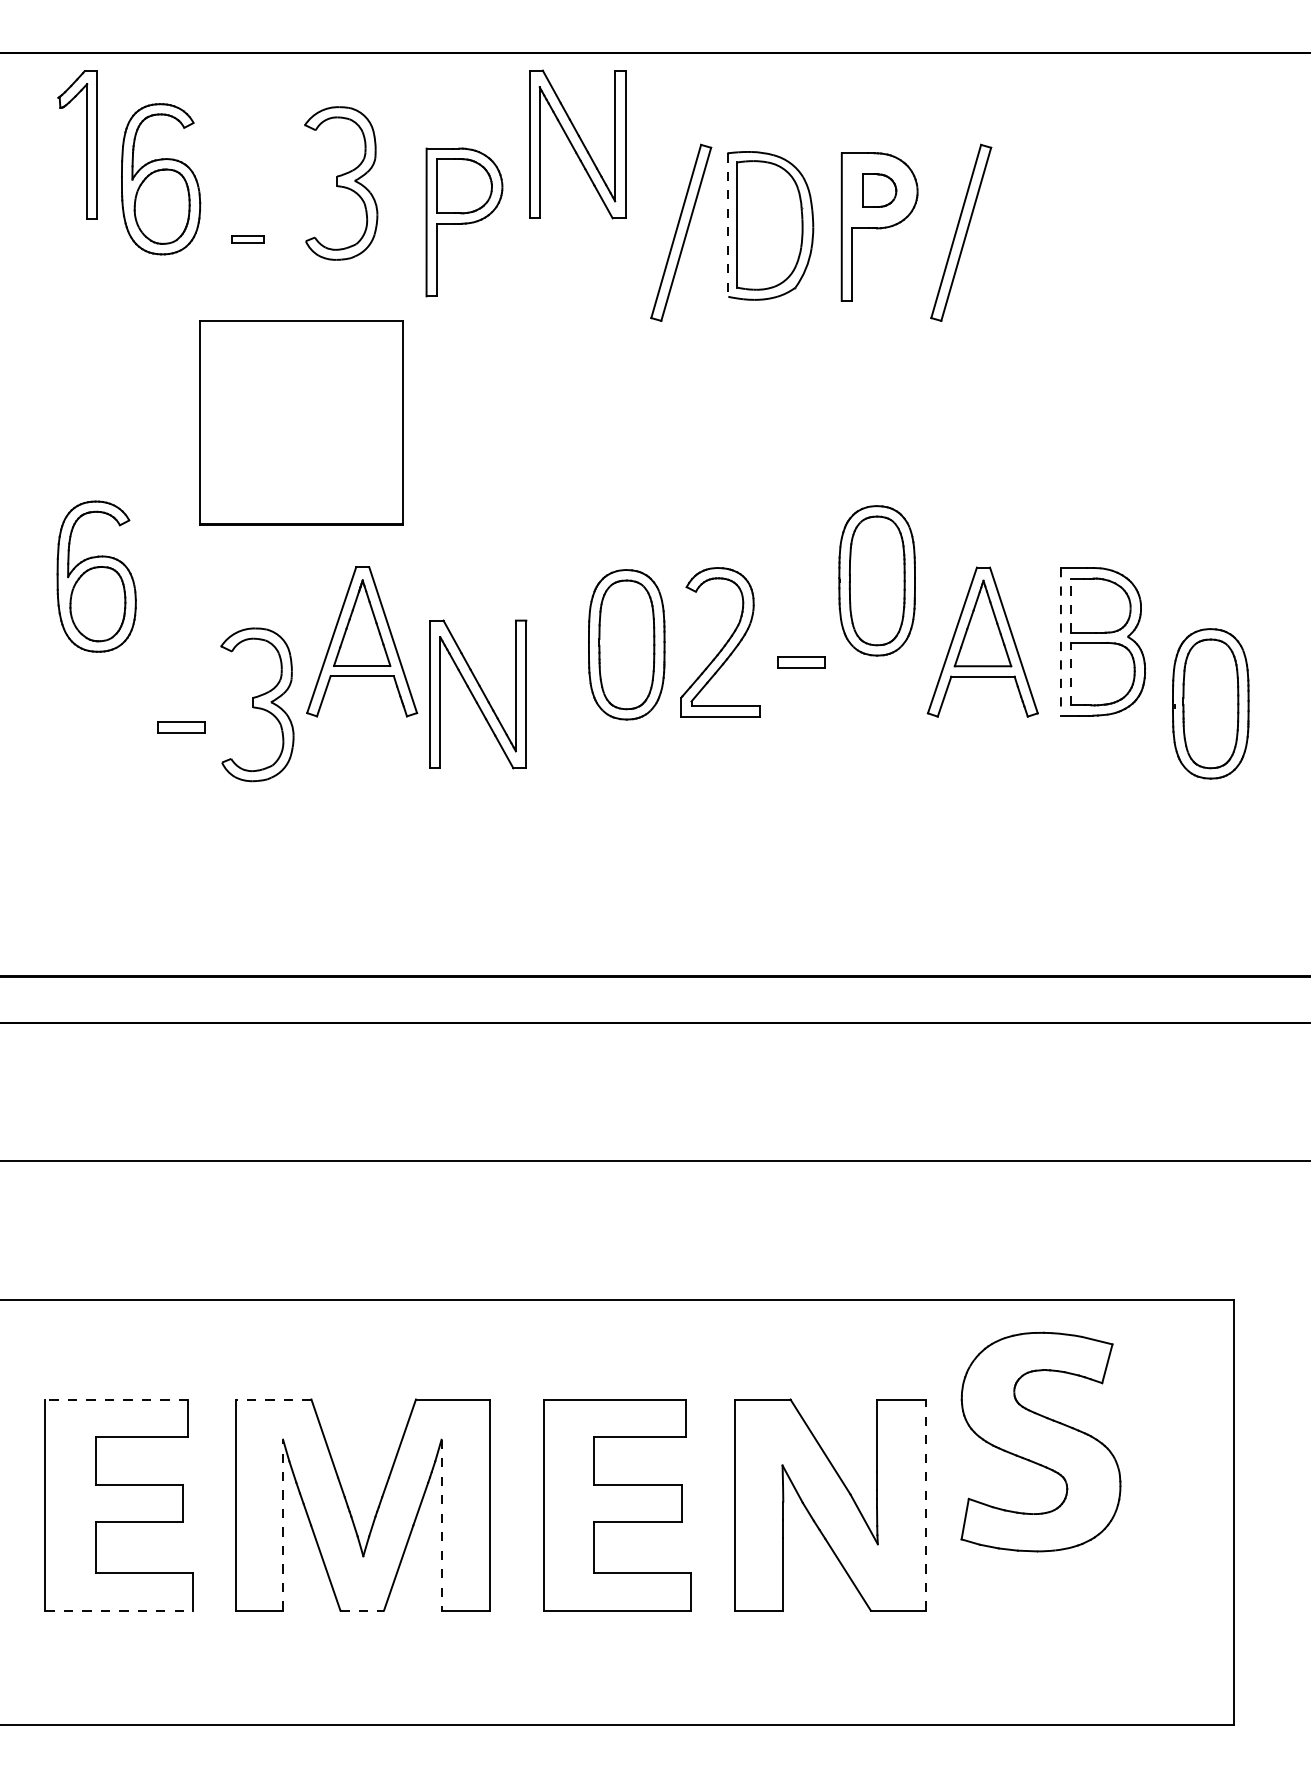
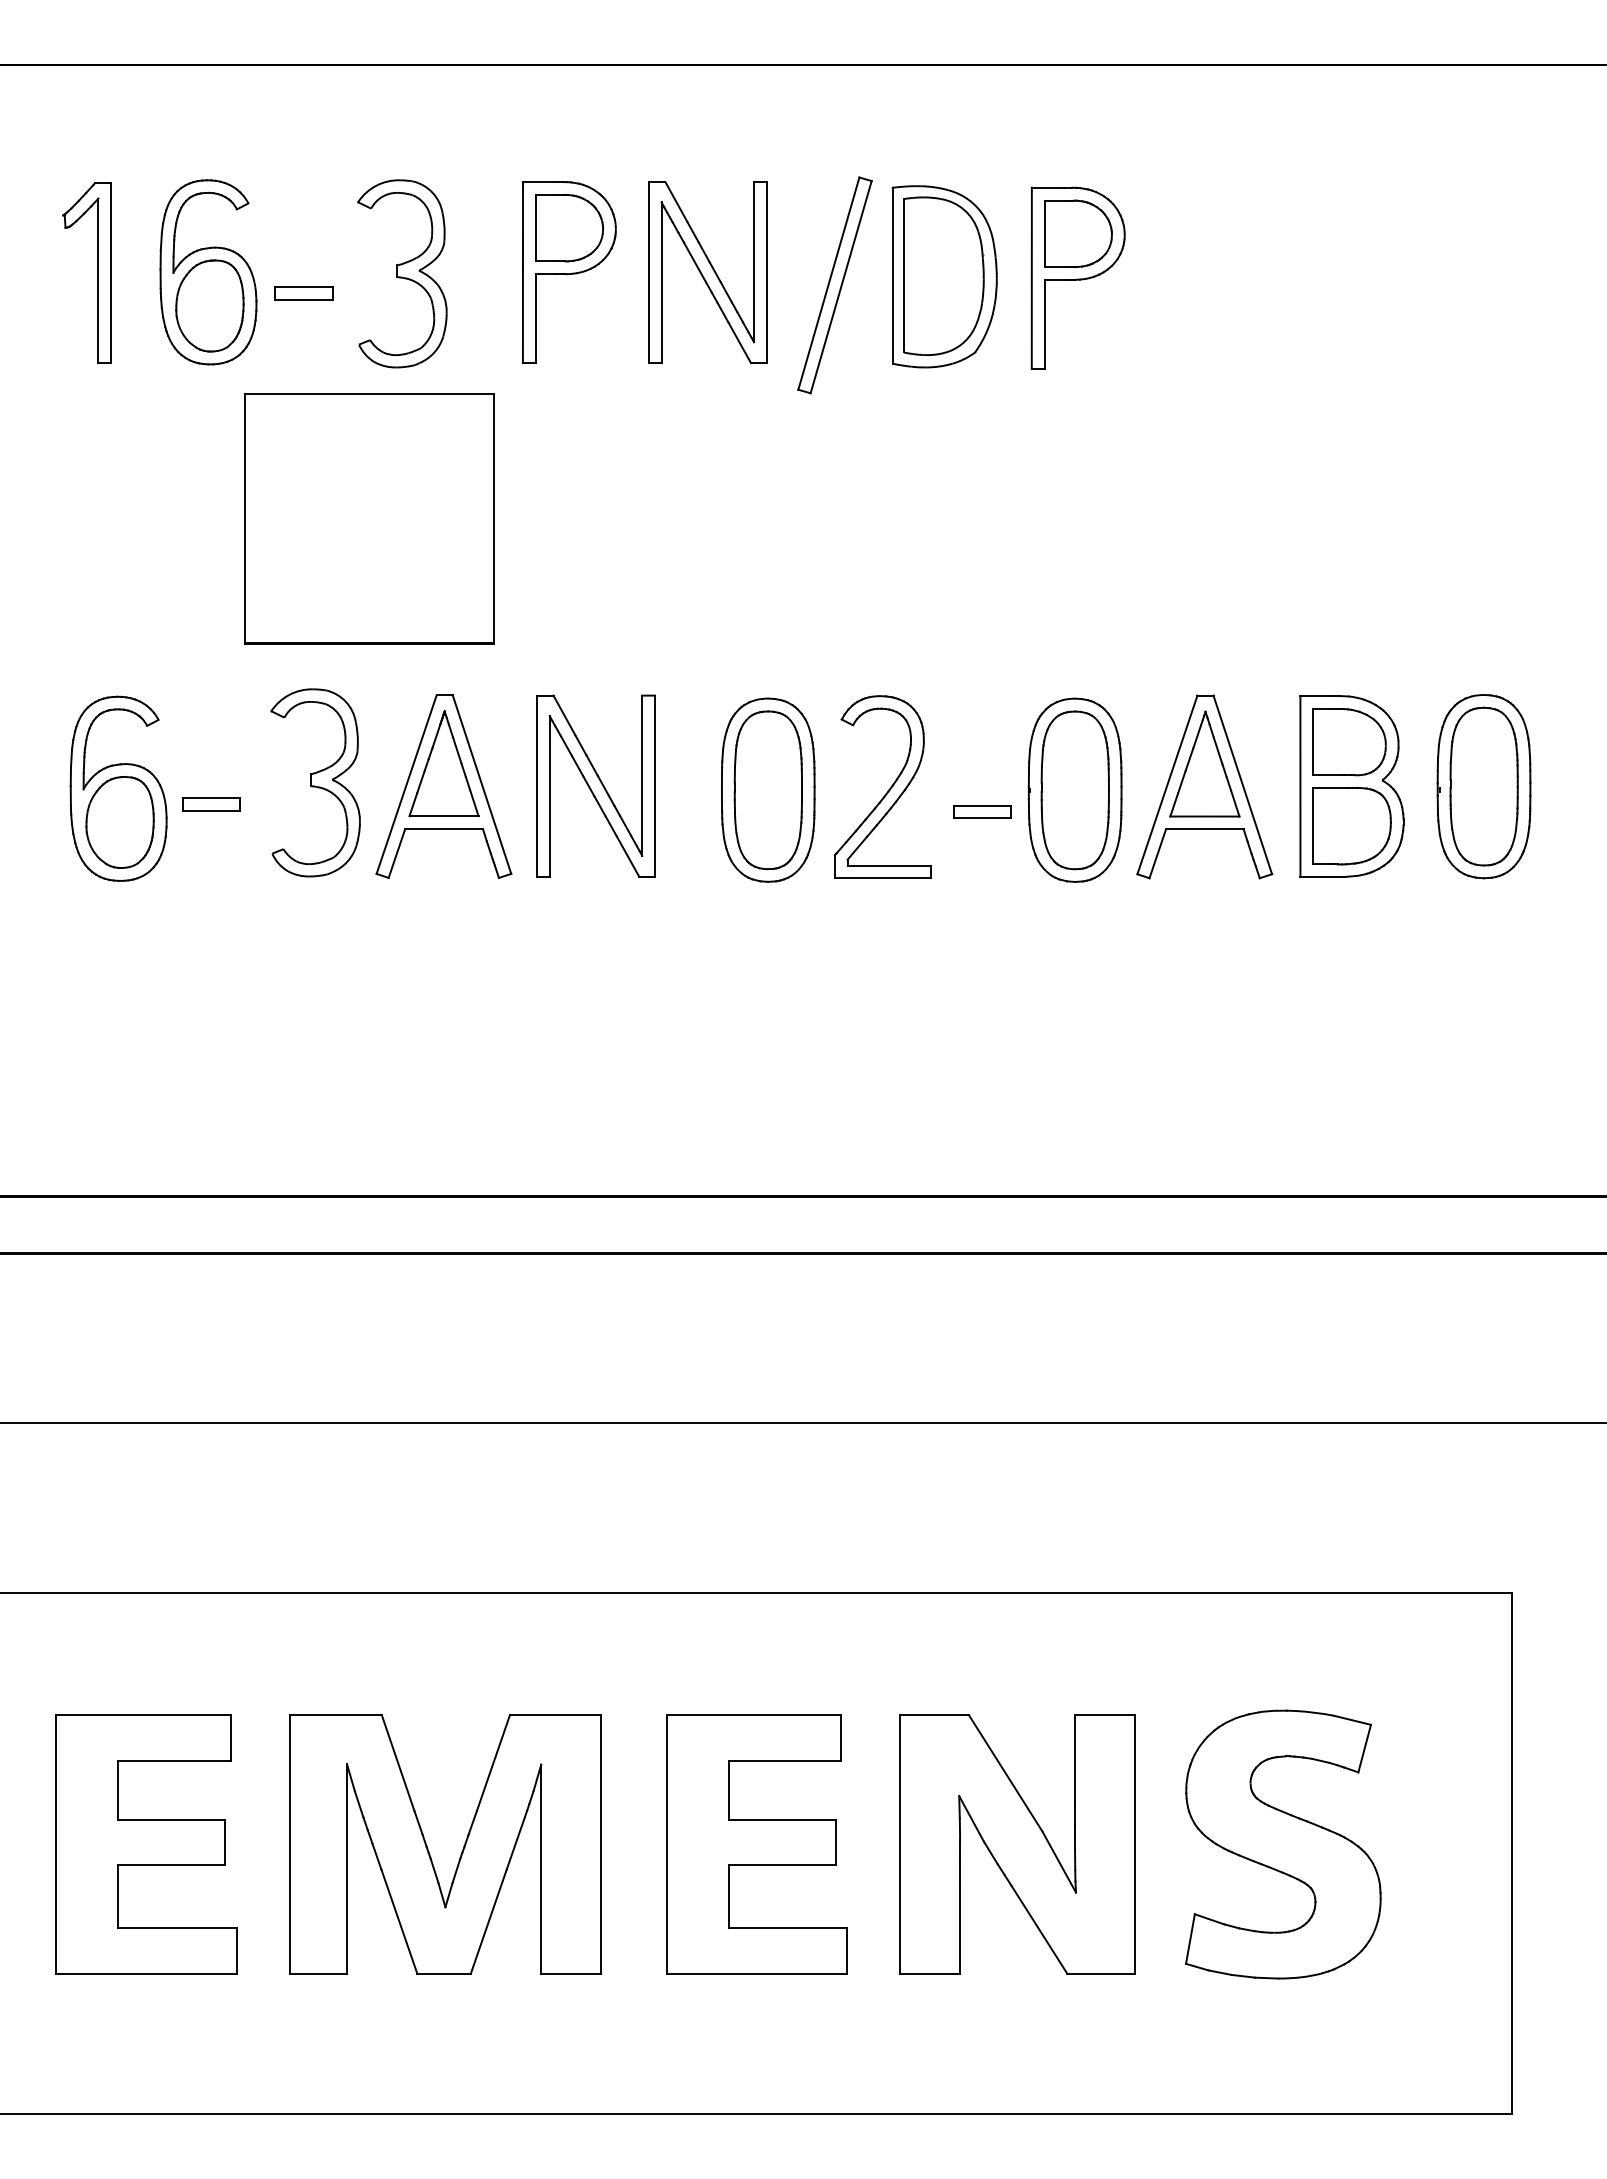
part: (86, 144) -> (97, 272), moved
part: (577, 144) -> (707, 272), moved
part: (161, 179) -> (209, 272), moved
part: (341, 183) -> (402, 273), moved
part: (879, 190) -> (1078, 233), size x1.67
line: (728, 225) -> (892, 276), dashed -> solid
part: (961, 232) -> (1178, 284), removed
part: (247, 239) -> (303, 293), size x1.43
part: (96, 576) -> (118, 788), moved
part: (876, 580) -> (1074, 789), moved
line: (1071, 605) -> (1313, 742), dashed -> solid
line: (1060, 641) -> (1299, 786), dashed -> solid
line: (1071, 673) -> (1313, 825), dashed -> solid
part: (478, 694) -> (596, 786), moved
part: (1210, 703) -> (1483, 786), moved
part: (257, 704) -> (315, 782), moved
part: (181, 727) -> (211, 804), moved
line: (116, 1399) -> (142, 1715), dashed -> solid
line: (273, 1399) -> (335, 1715), dashed -> solid
part: (1040, 1441) -> (1282, 1843), moved
line: (925, 1505) -> (1134, 1845), dashed -> solid
line: (283, 1524) -> (347, 1868), dashed -> solid
line: (441, 1525) -> (541, 1869), dashed -> solid
line: (119, 1610) -> (146, 1973), dashed -> solid
line: (362, 1610) -> (444, 1973), dashed -> solid

